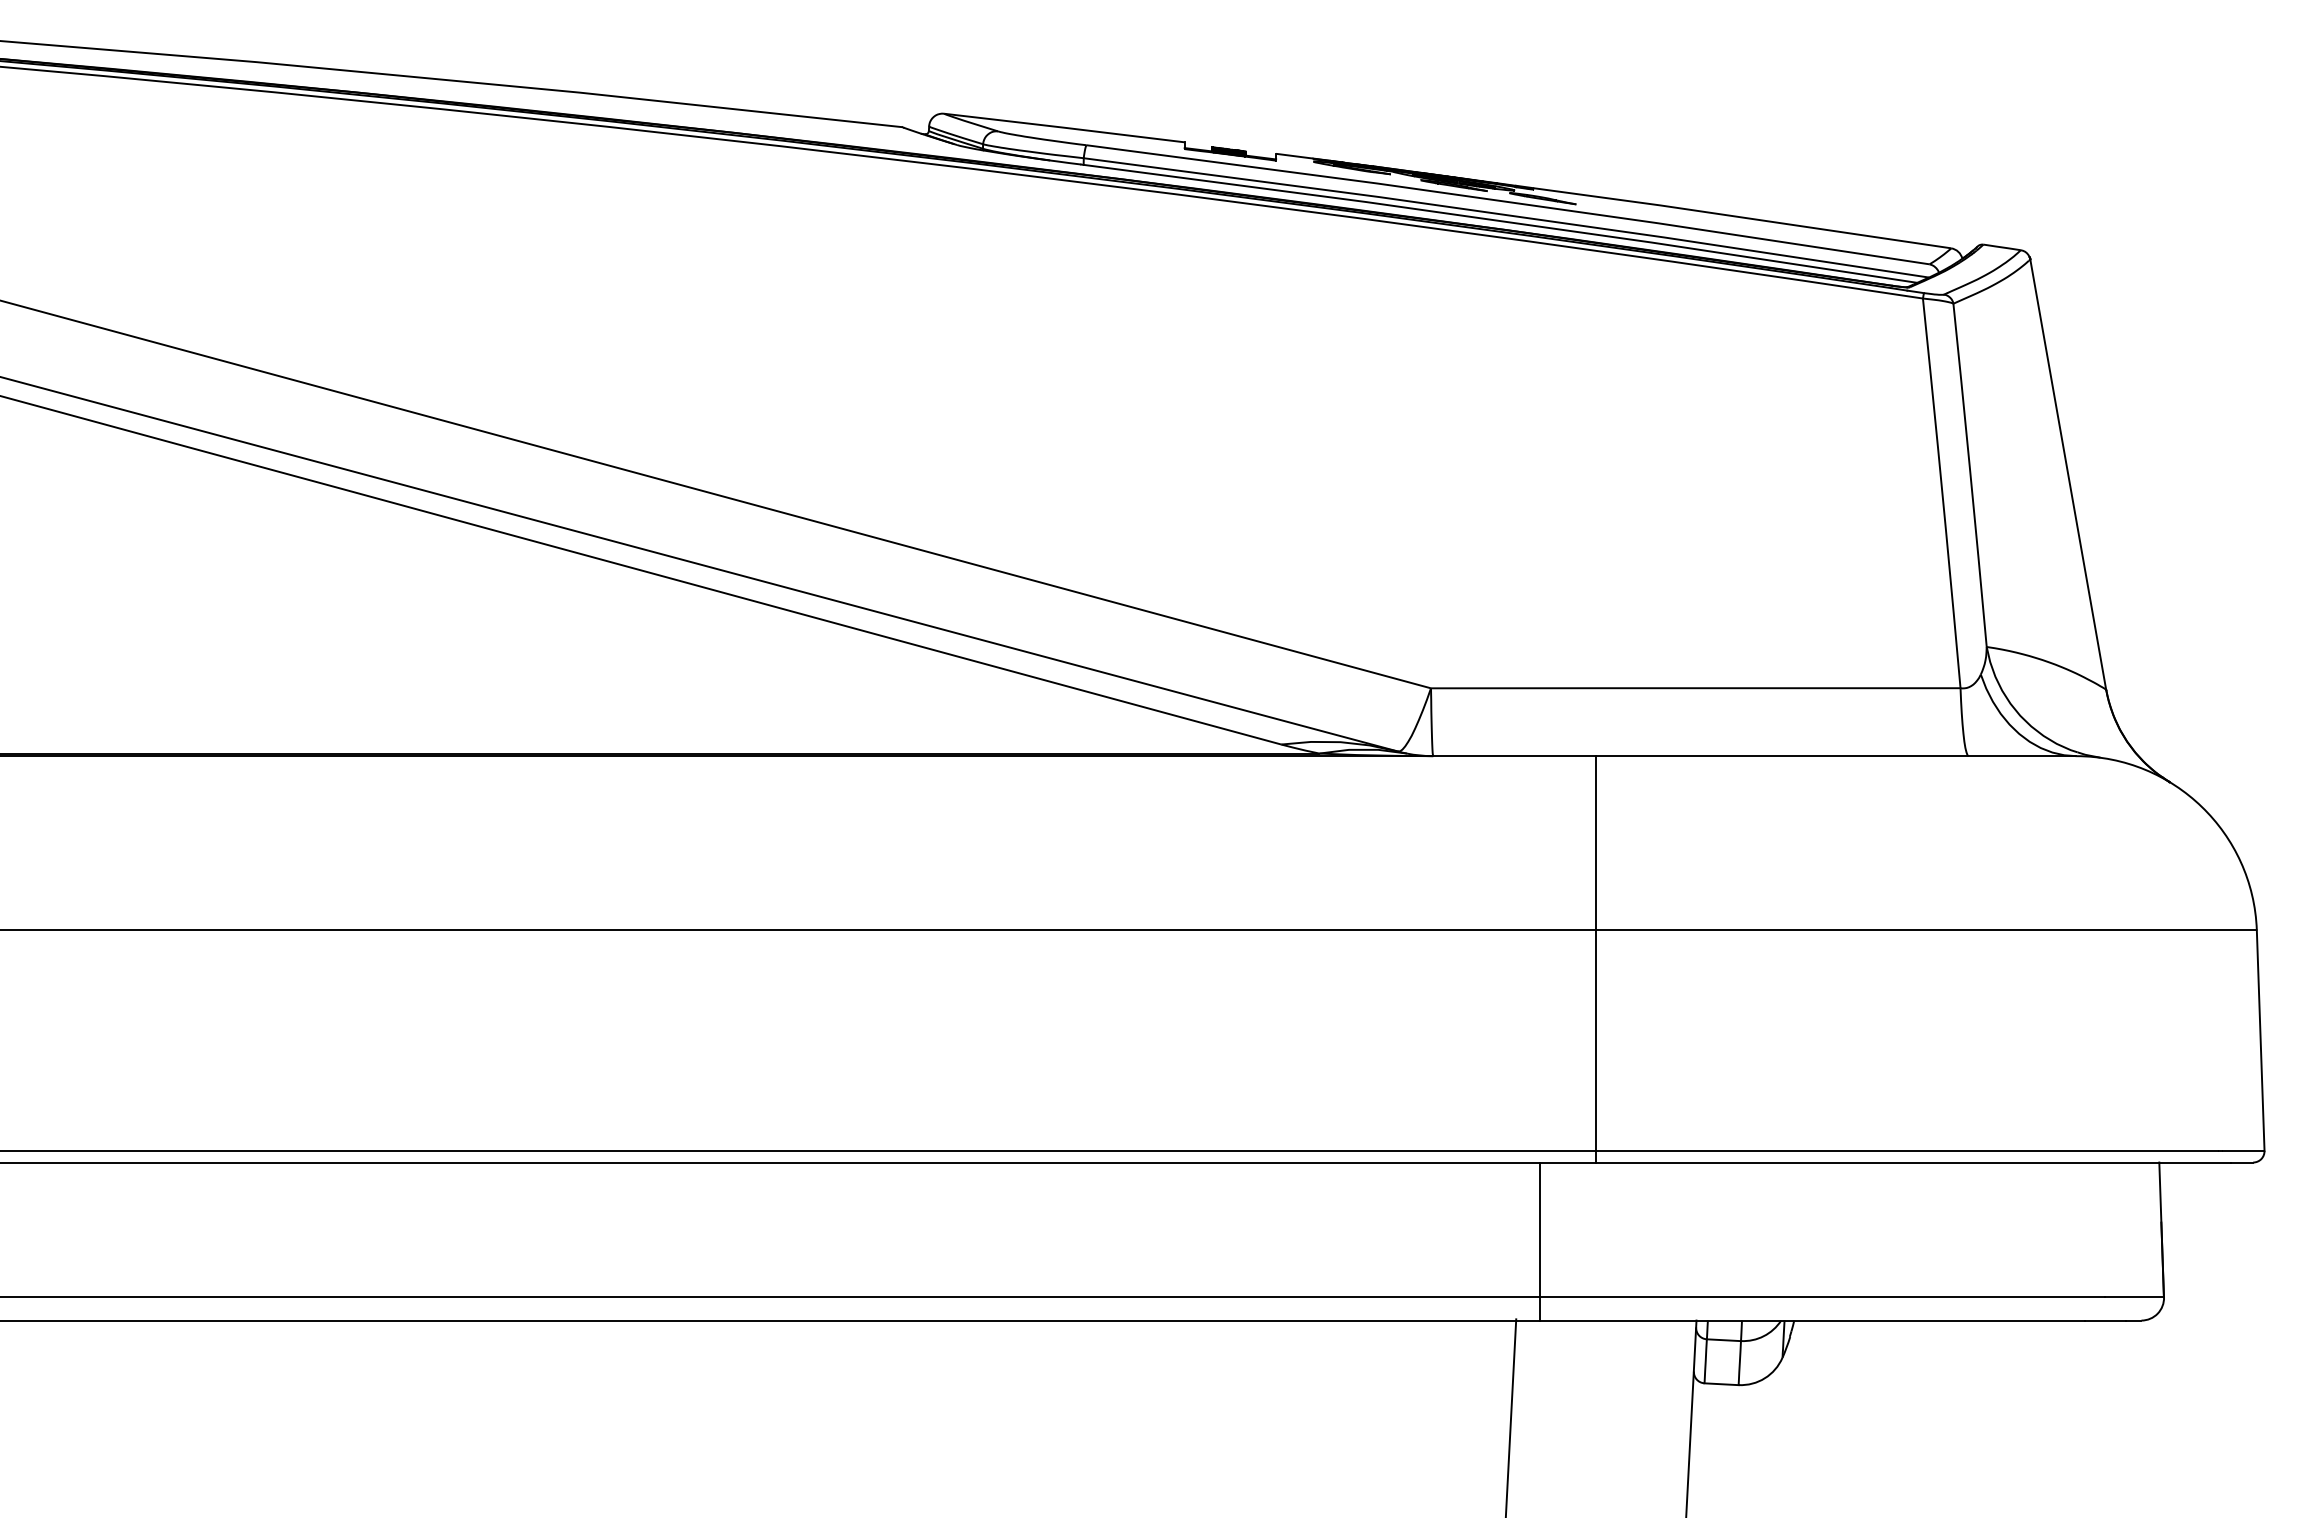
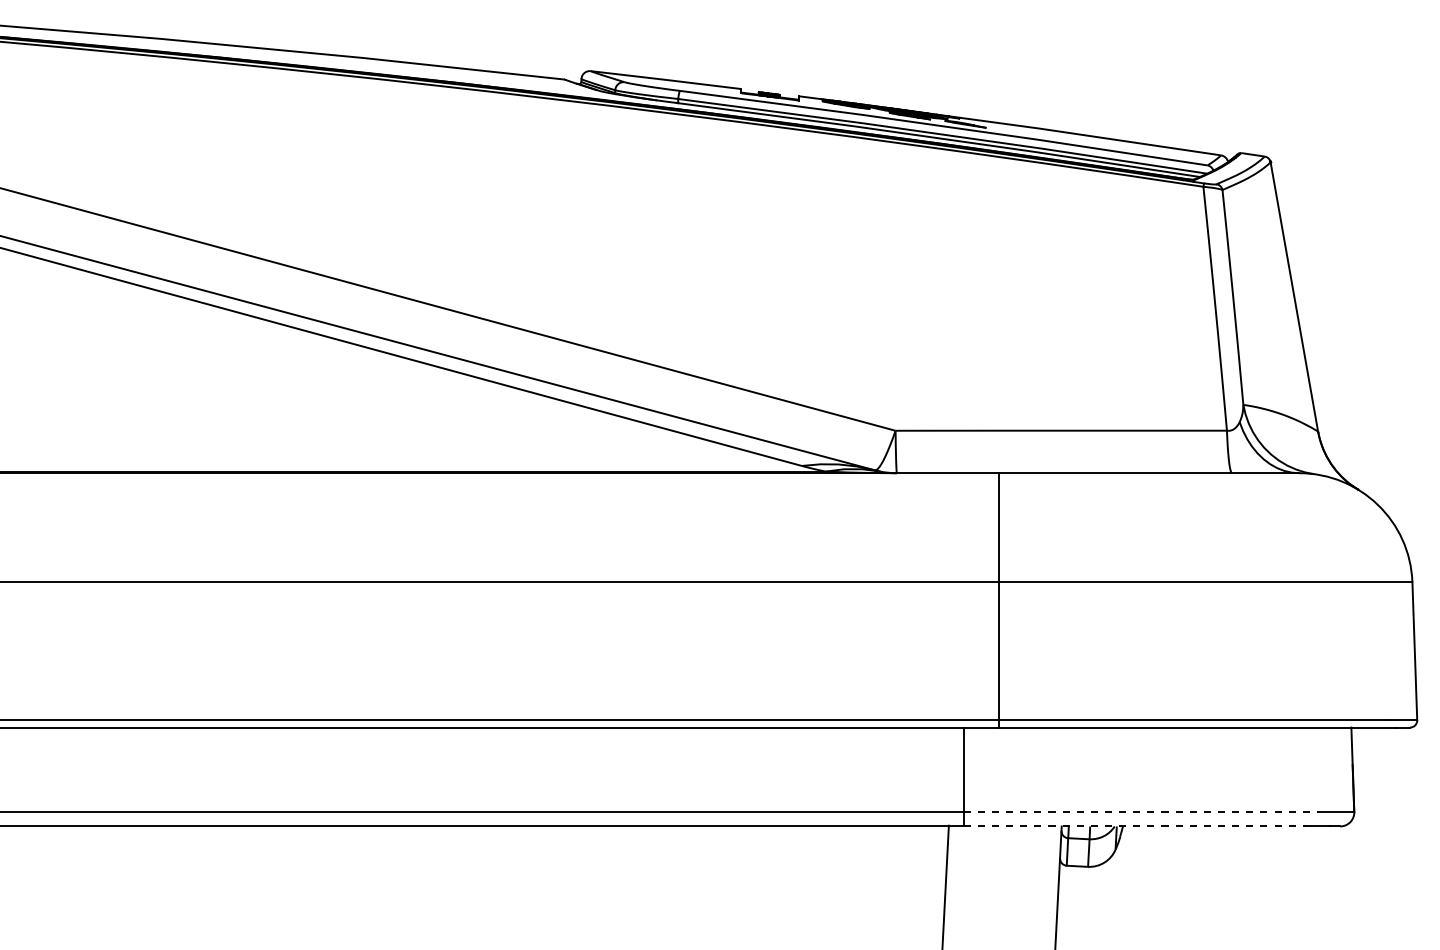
line: (1822, 1296) -> (1140, 811), solid -> dashed
line: (1812, 1320) -> (1134, 826), solid -> dashed

